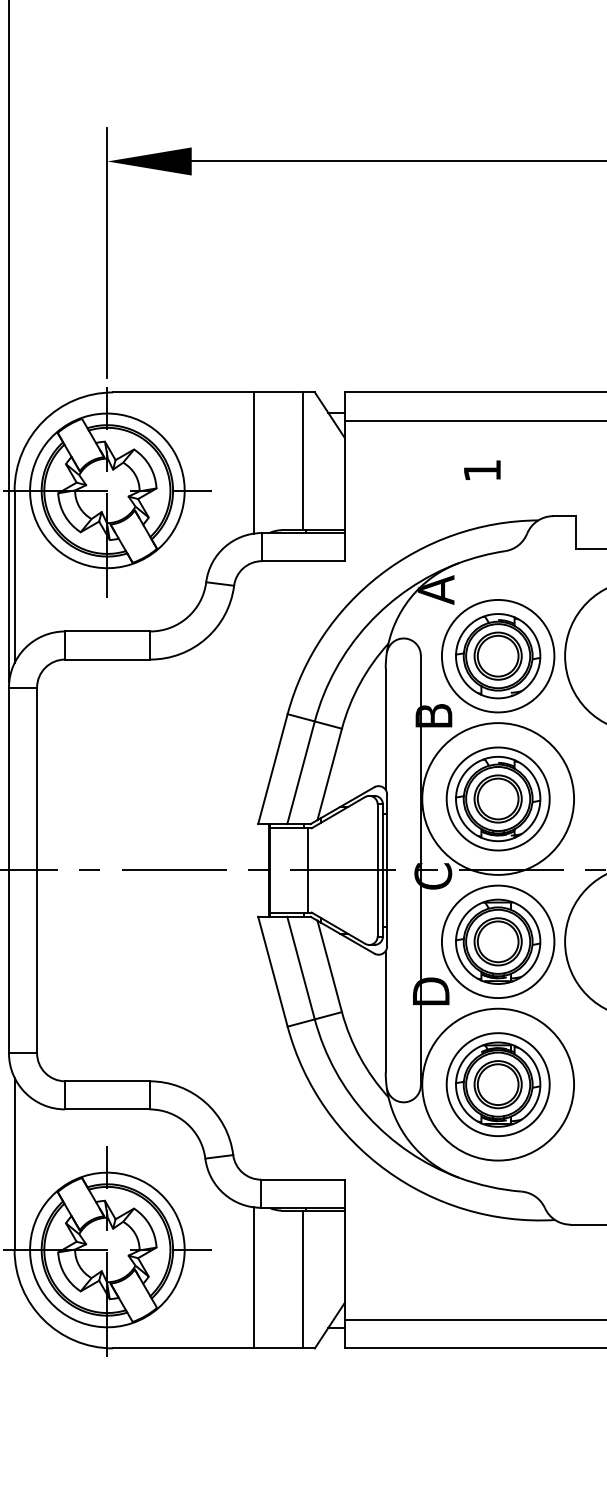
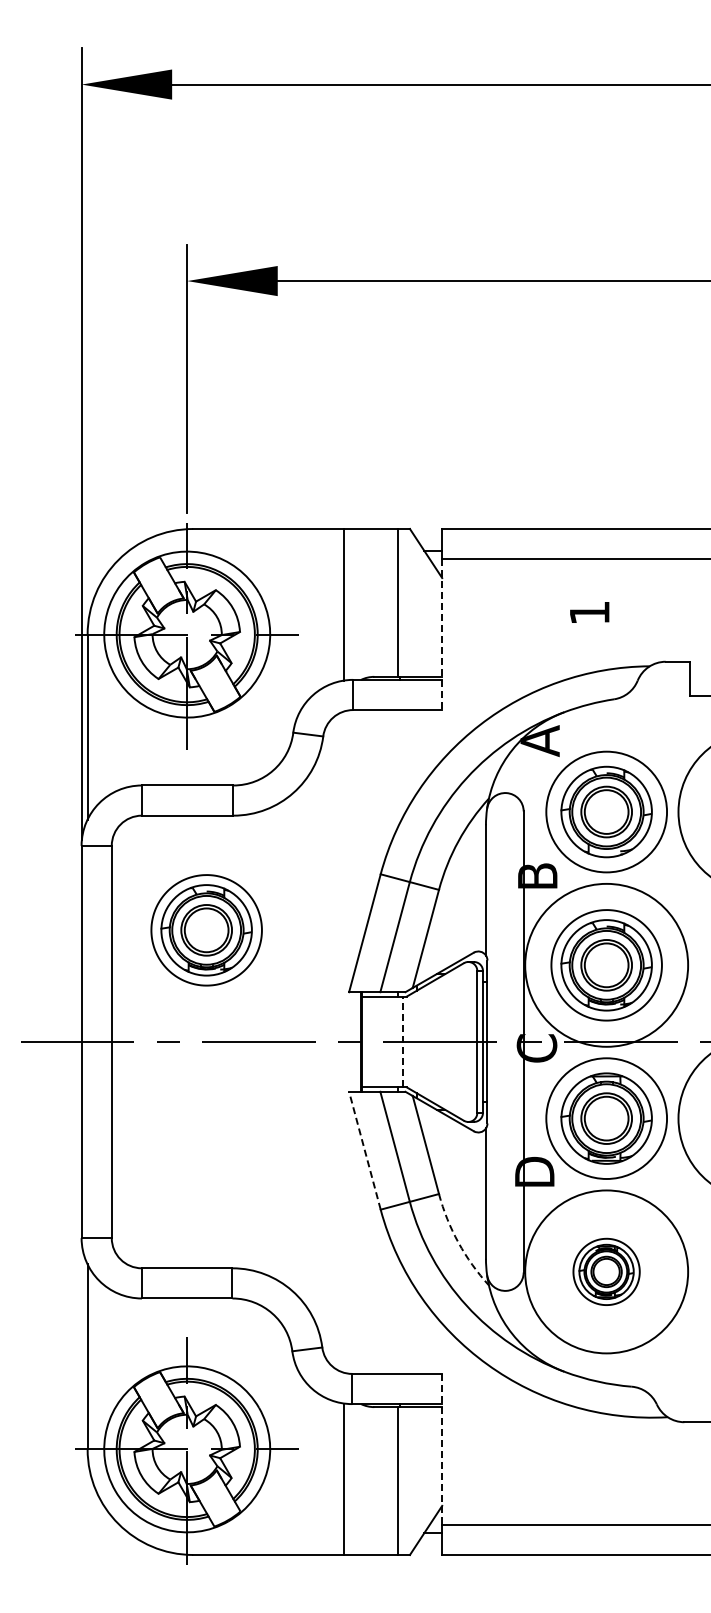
line: (345, 491) -> (442, 635), solid -> dashed
part: (125, 766) -> (206, 930), added
line: (307, 869) -> (402, 1041), solid -> dashed
line: (272, 971) -> (364, 1150), solid -> dashed
arc: (360, 1057) -> (458, 1242), solid -> dashed
part: (498, 1084) -> (606, 1271), size x0.6
line: (345, 1250) -> (442, 1449), solid -> dashed

